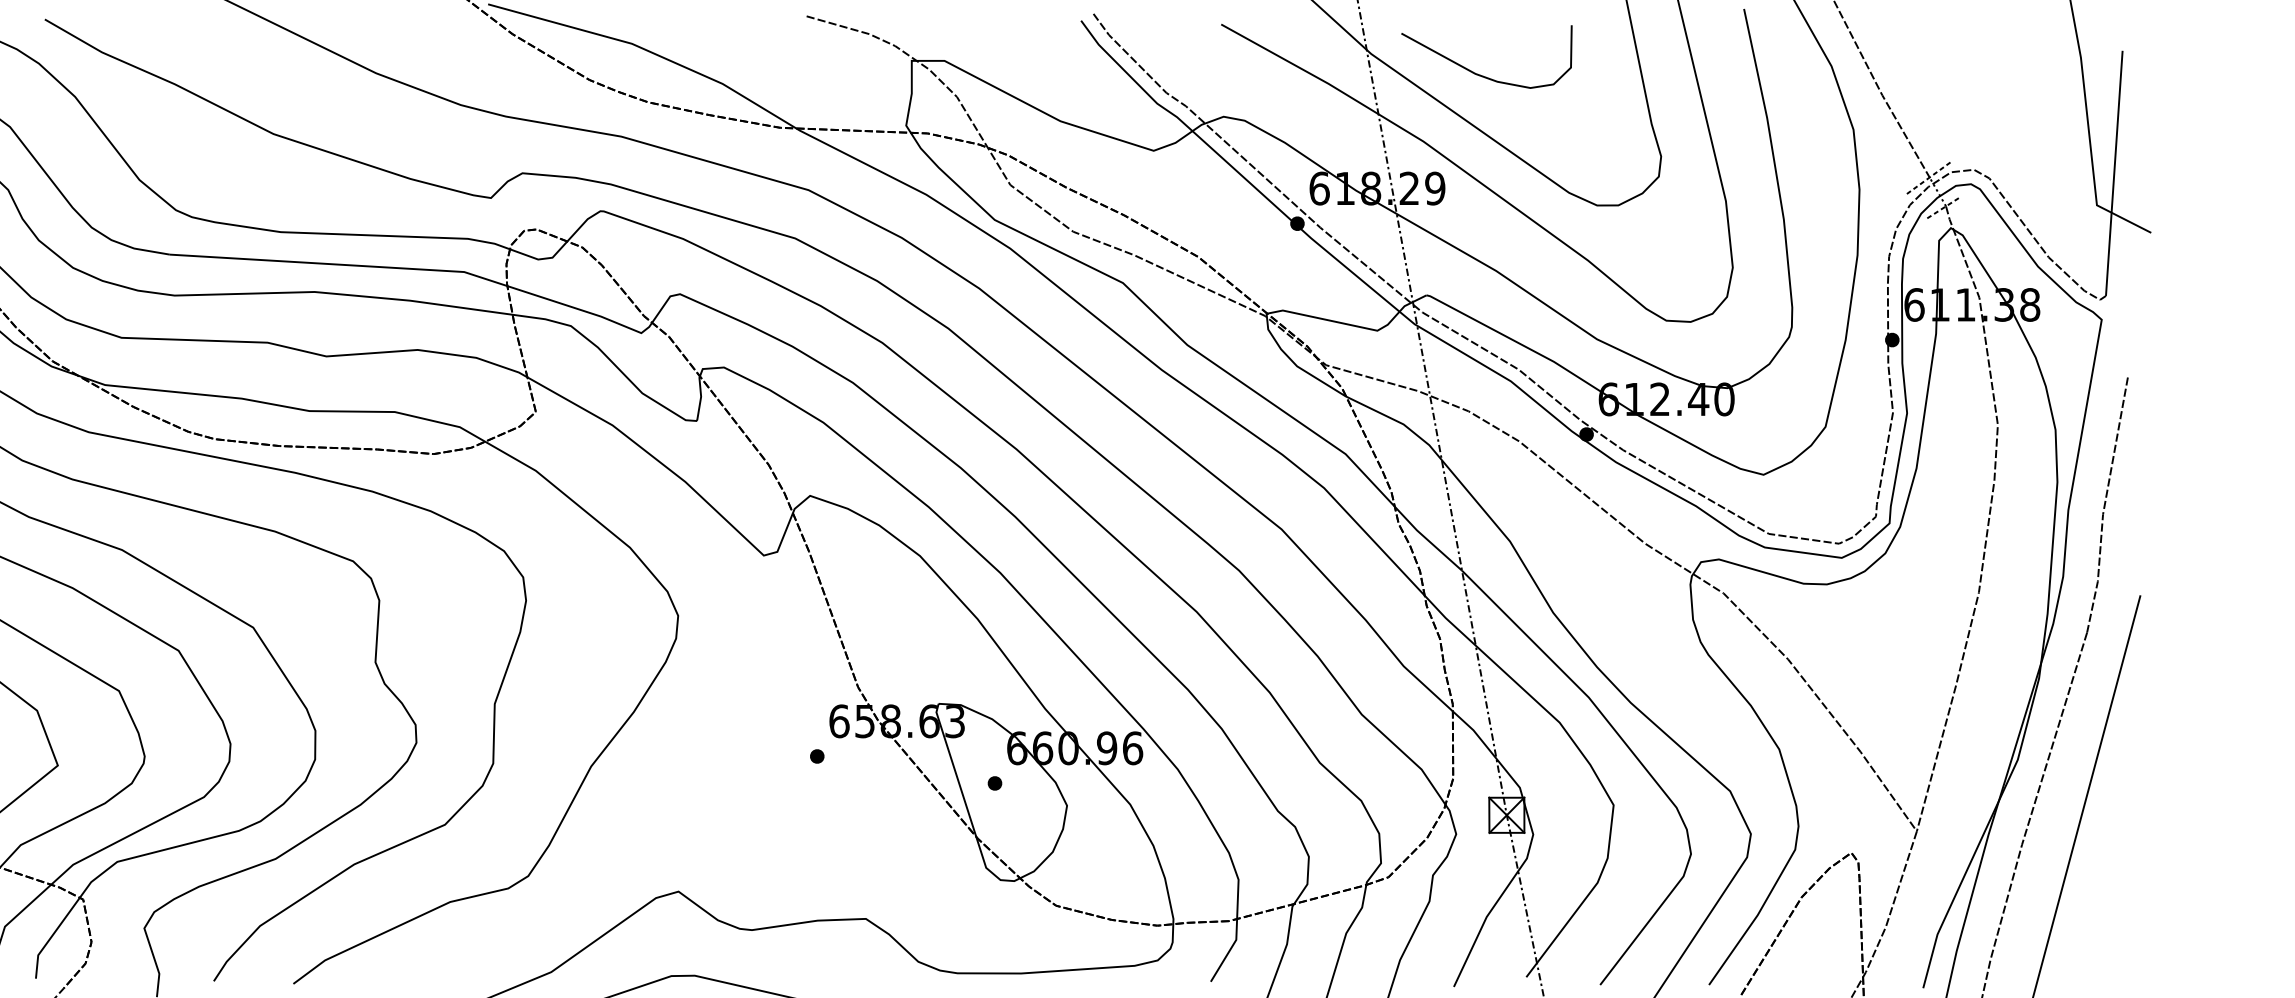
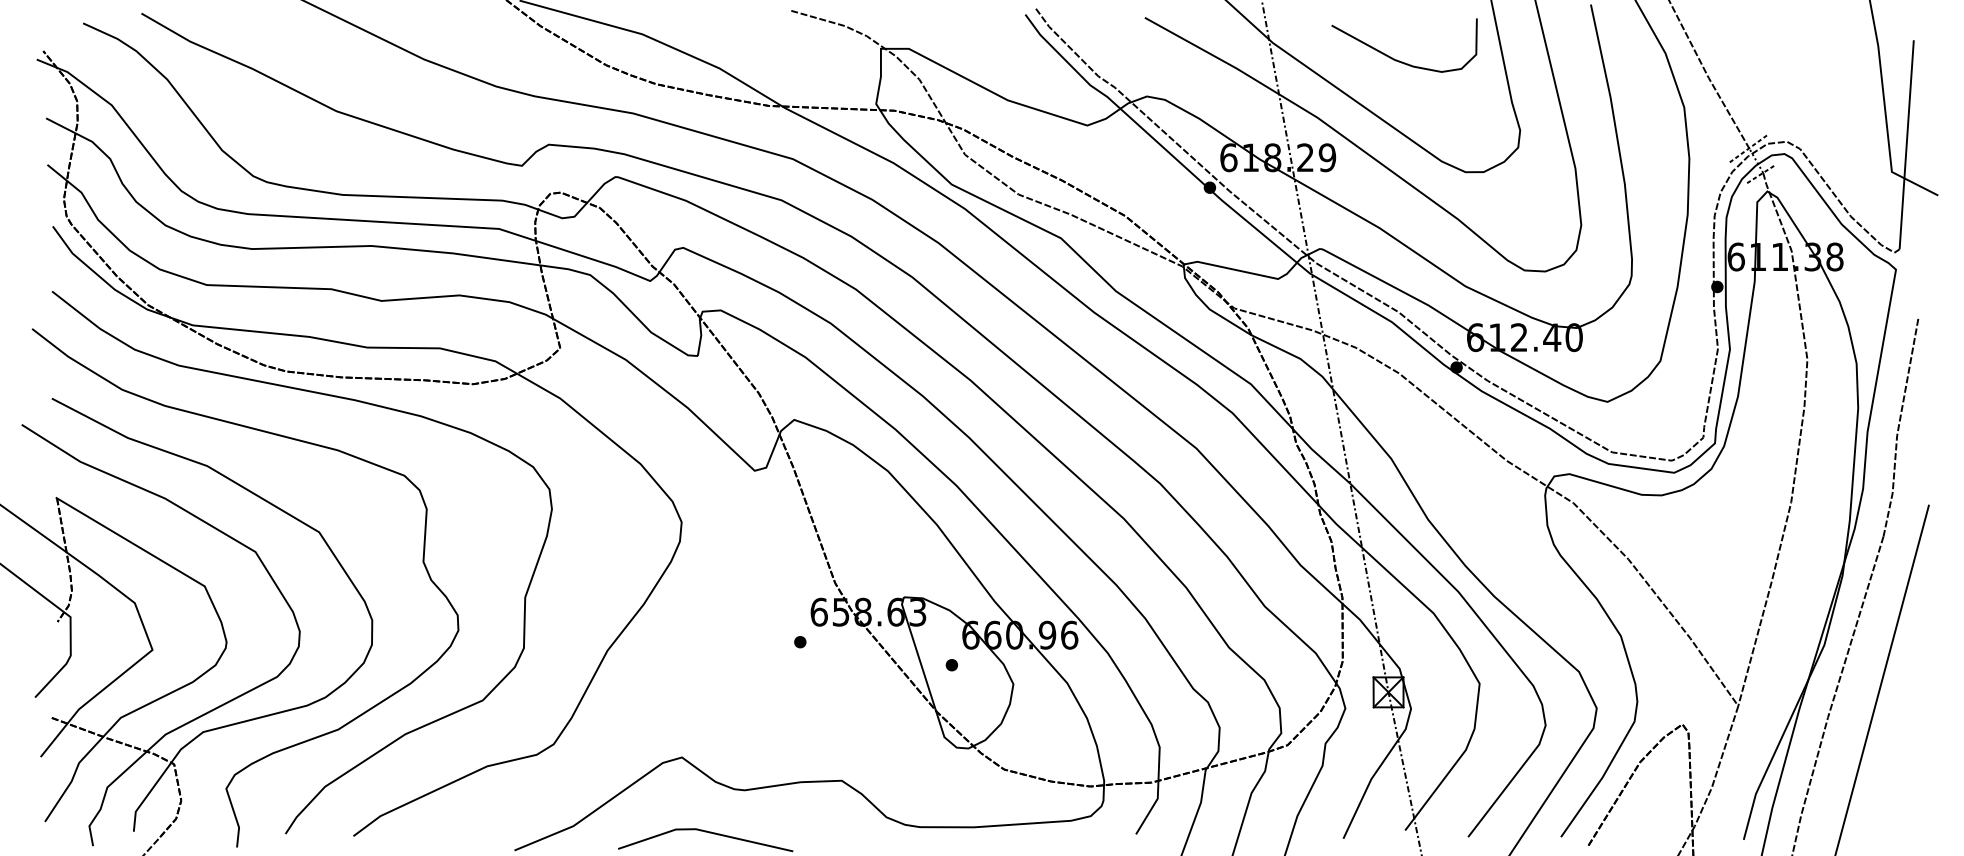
curve: (1480, 74) -> (1399, 60), moved

